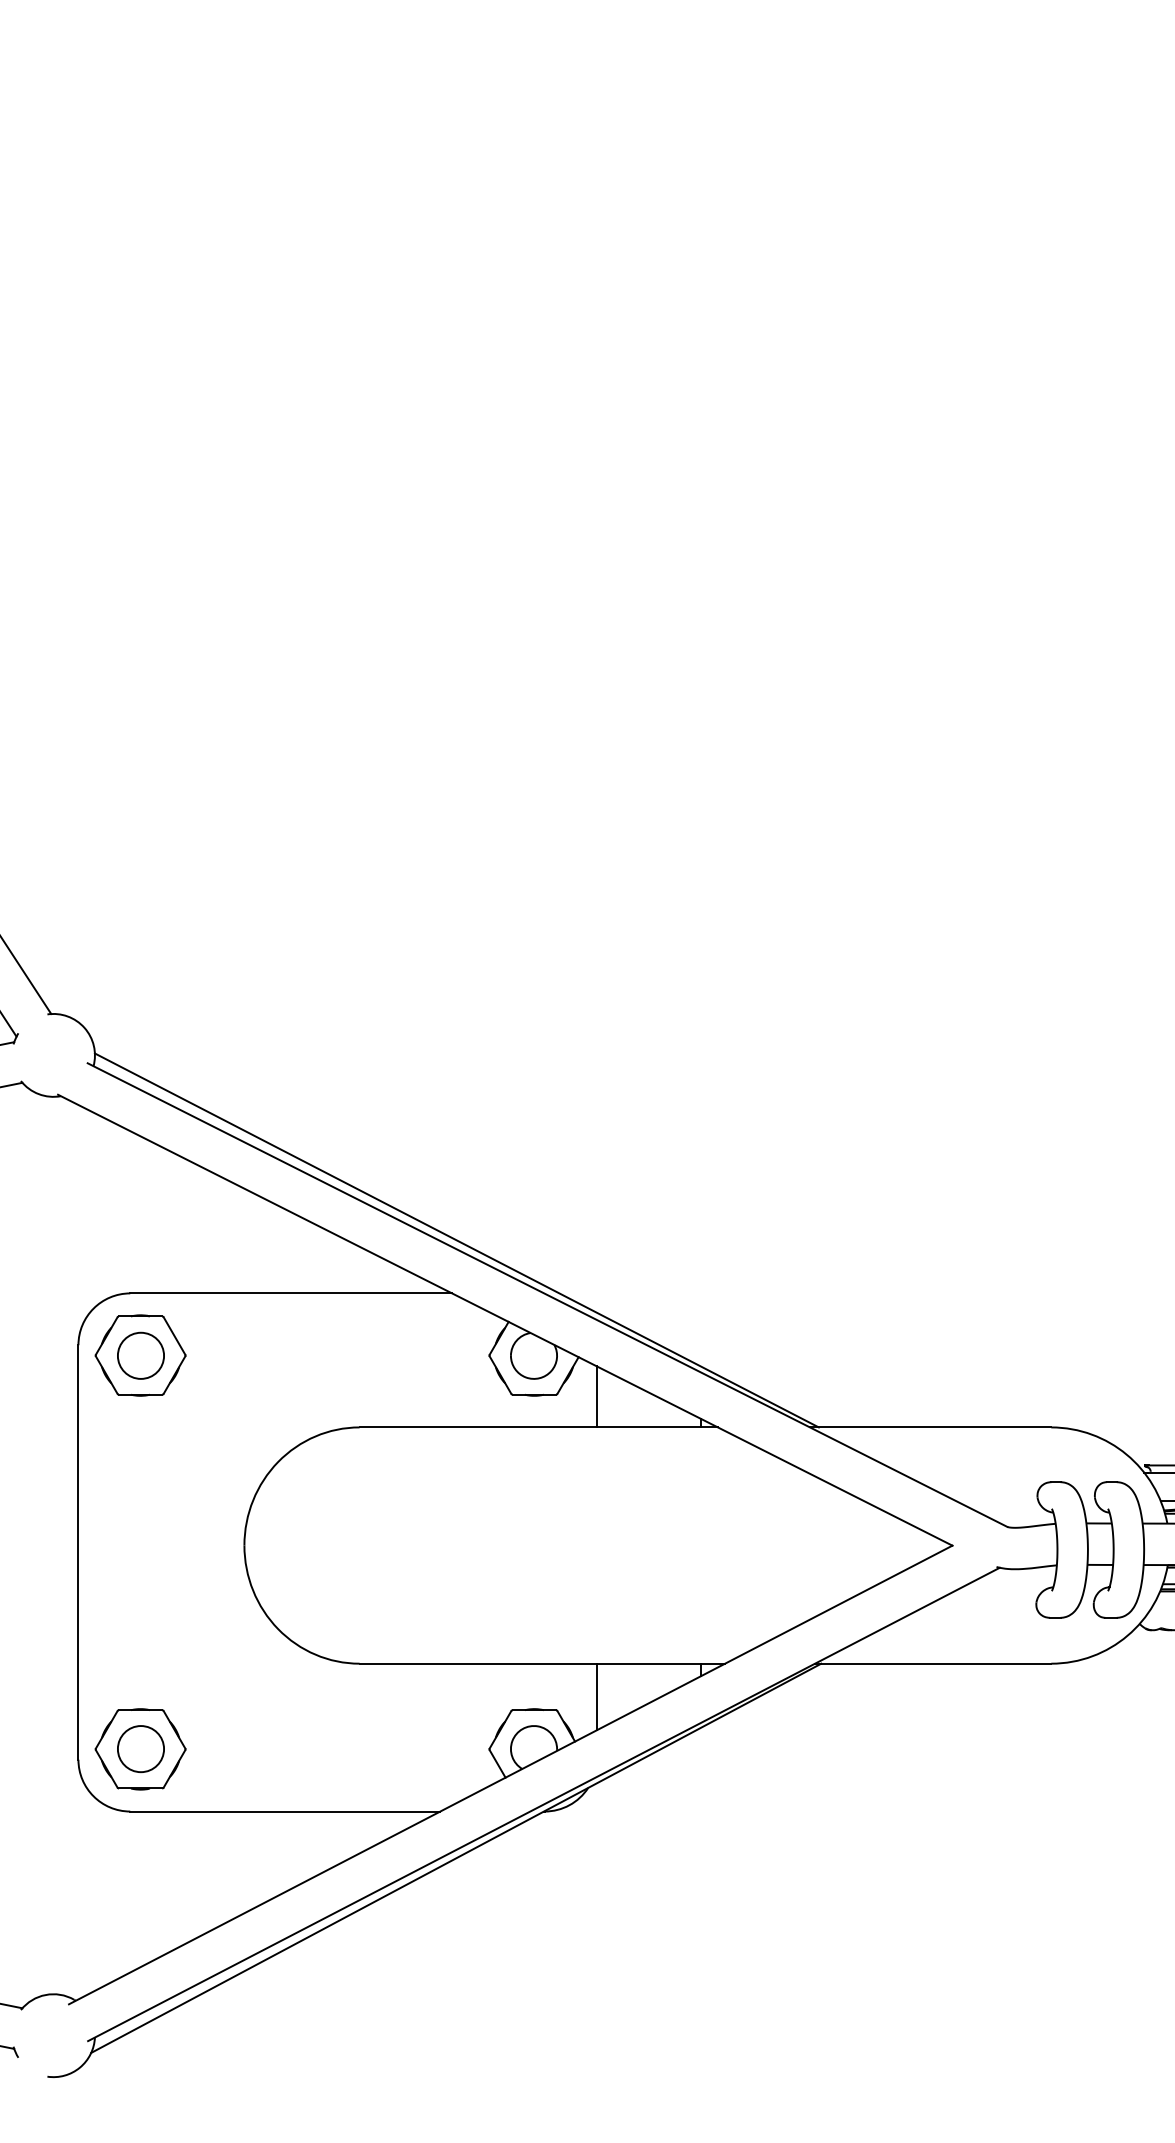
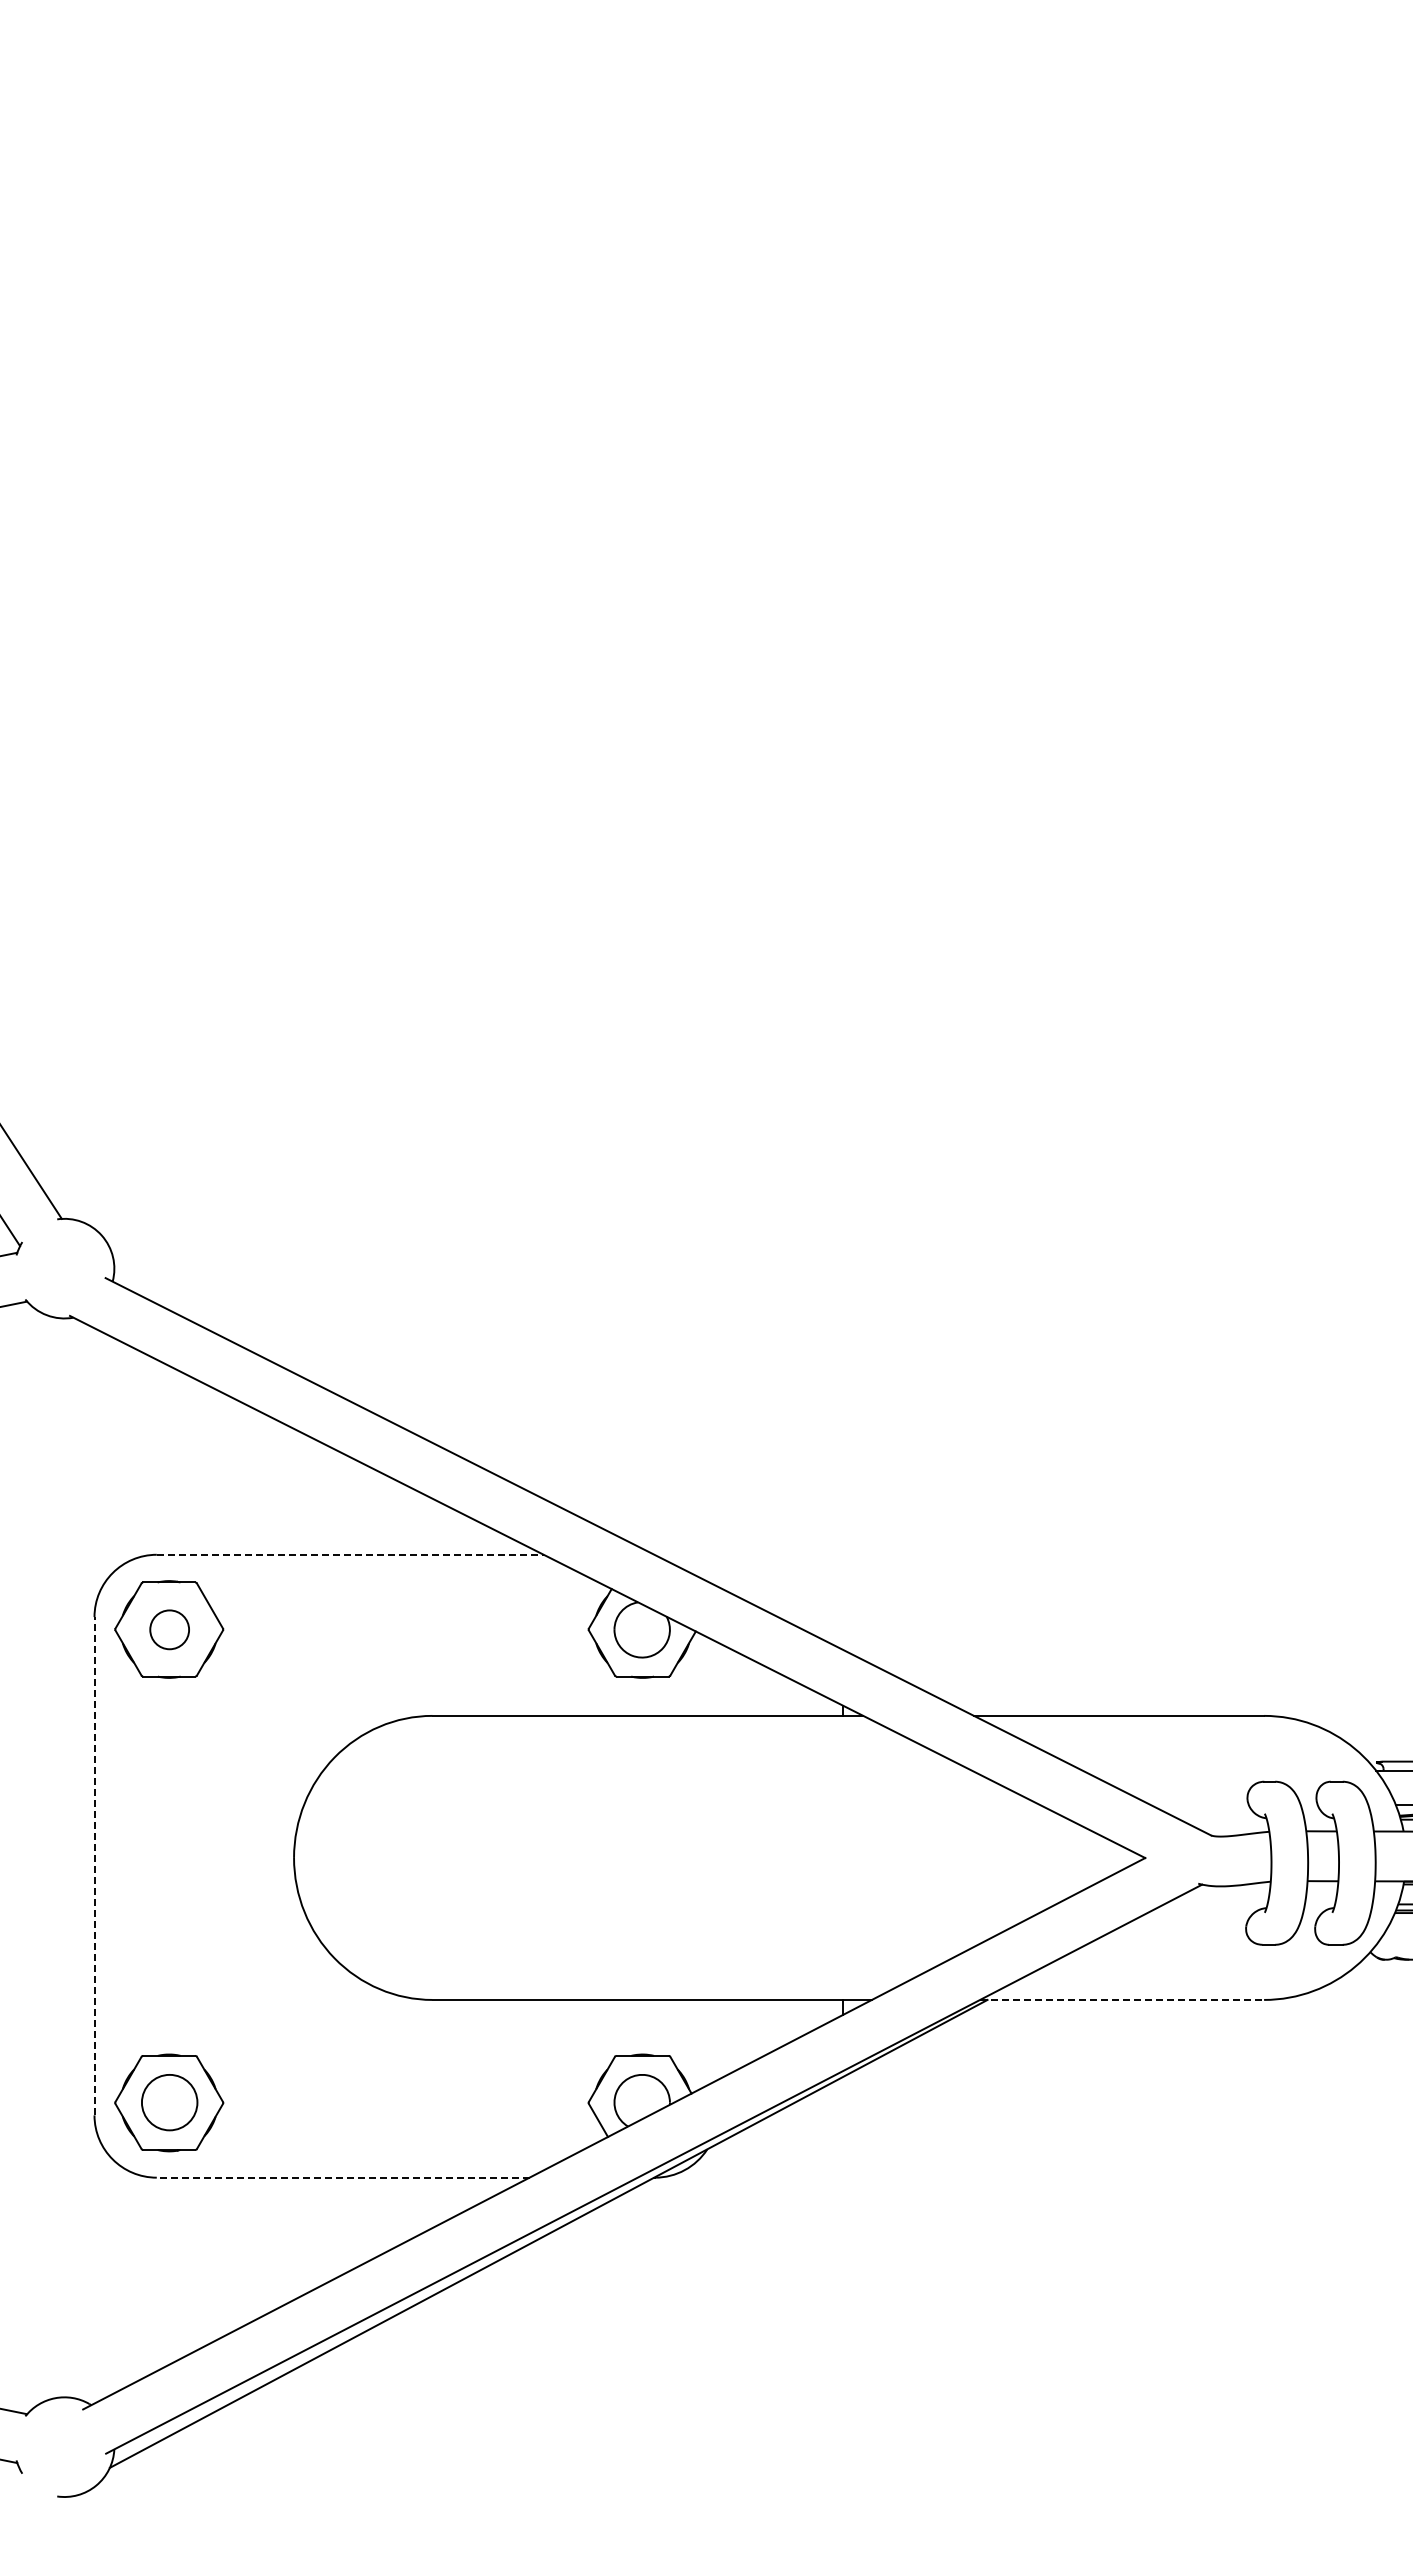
line: (456, 1239) -> (549, 1490), removed
line: (291, 1293) -> (350, 1554), solid -> dashed
circle: (140, 1355) -> (169, 1629), size x0.7
line: (596, 1396) -> (717, 1678), removed
line: (78, 1551) -> (94, 1865), solid -> dashed
line: (933, 1663) -> (1122, 1999), solid -> dashed
line: (596, 1696) -> (717, 2039), removed
line: (284, 1811) -> (342, 2177), solid -> dashed

